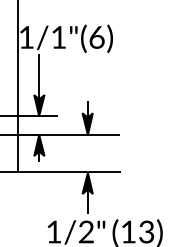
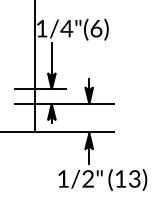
text: (58, 37) -> (66, 28), 1/1"(6) -> 1/4"(6)

